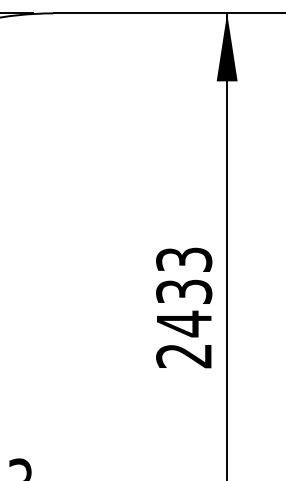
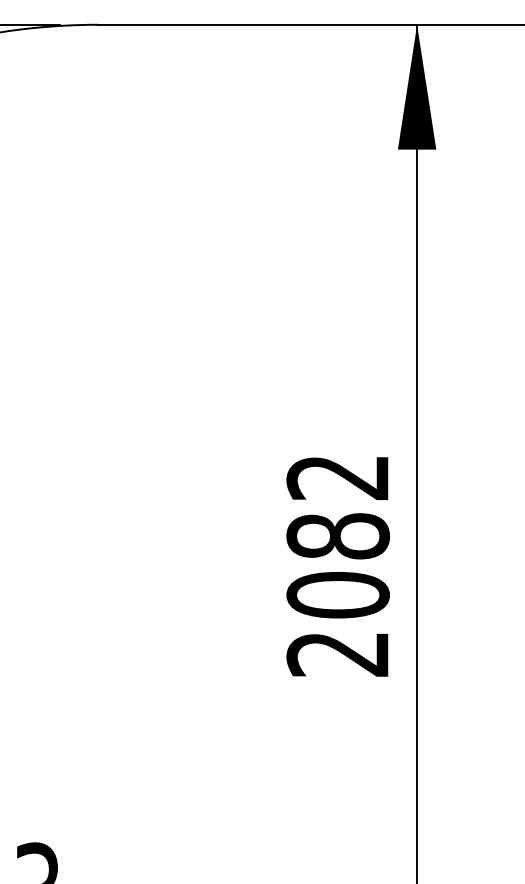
text: (184, 292) -> (338, 537), 2433 -> 2082

